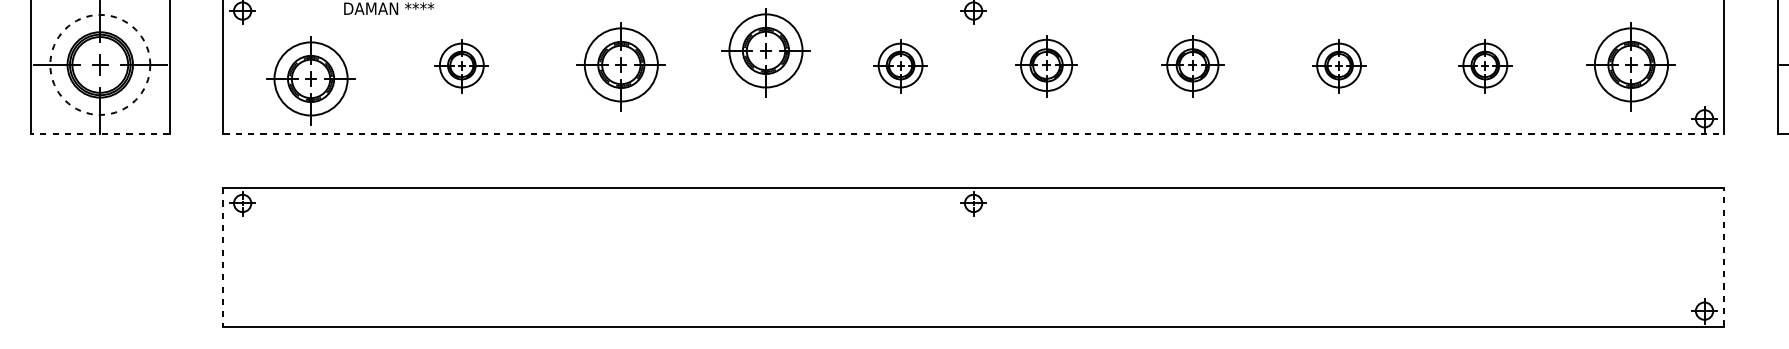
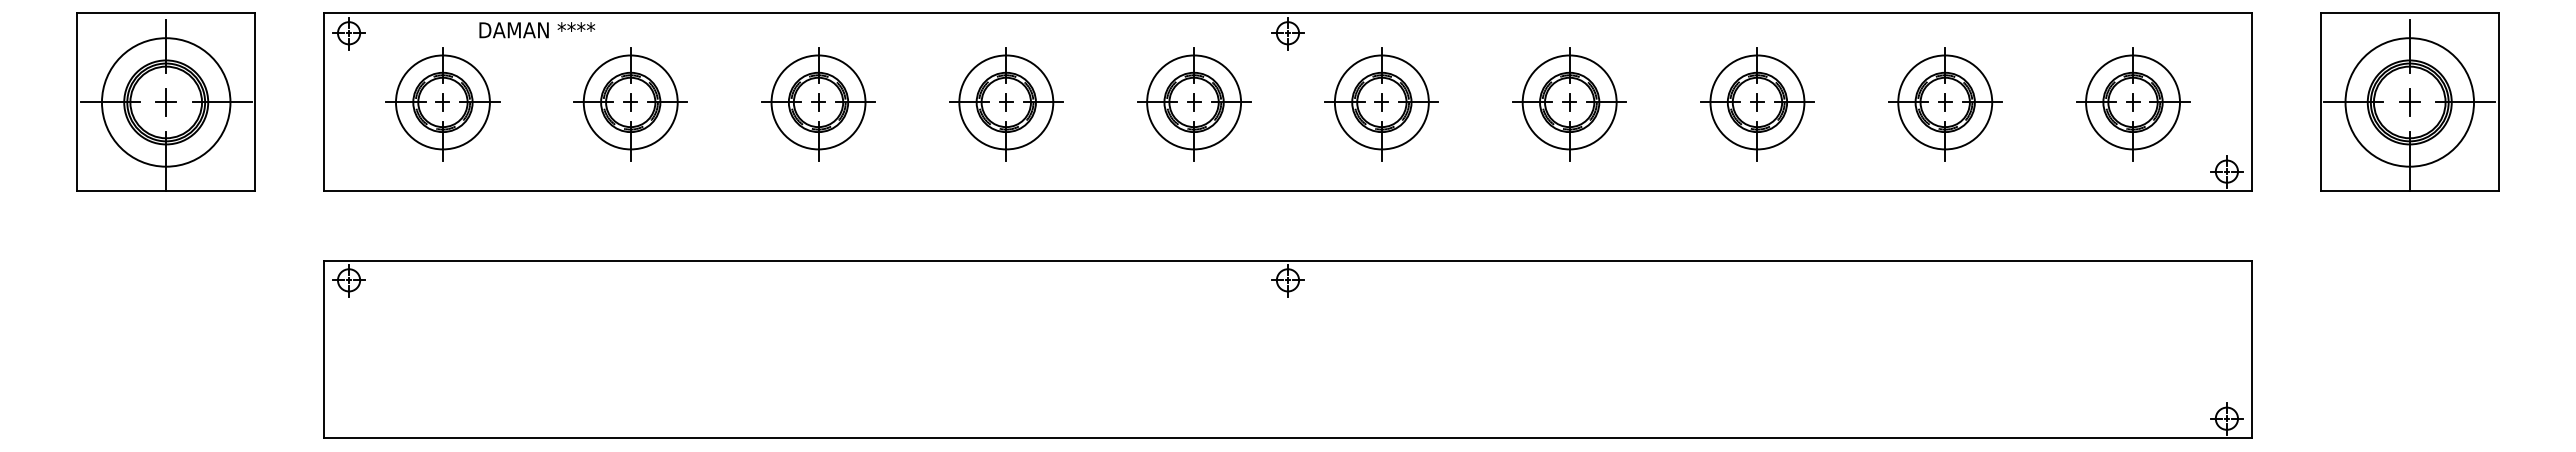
part: (766, 52) -> (1006, 104), moved
circle: (99, 64) -> (165, 102), dashed -> solid
part: (461, 66) -> (630, 104), size x1.67
part: (621, 66) -> (818, 104), moved
part: (900, 66) -> (1194, 104), size x1.67
part: (1046, 66) -> (1381, 104), size x1.43
part: (1192, 66) -> (1569, 104), size x1.43
part: (1339, 66) -> (1757, 104), size x1.67
part: (1485, 66) -> (1945, 104), size x1.67
part: (310, 80) -> (442, 104), moved
line: (100, 134) -> (166, 191), dashed -> solid
line: (973, 134) -> (1288, 191), dashed -> solid
line: (223, 257) -> (324, 349), dashed -> solid
line: (1723, 257) -> (2251, 349), dashed -> solid

